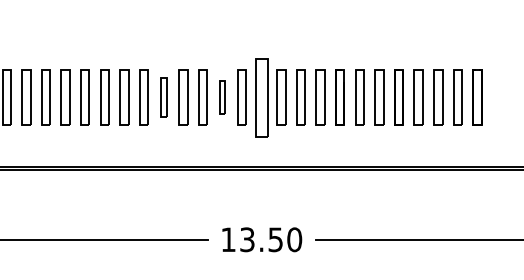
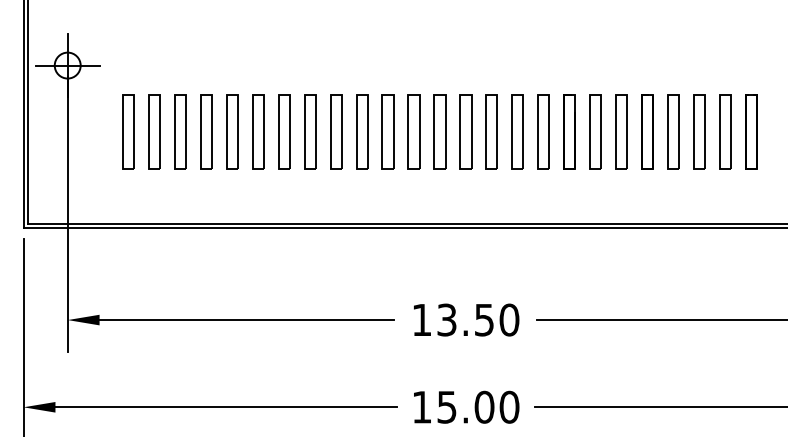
part: (163, 97) -> (336, 131), size x1.43
part: (222, 97) -> (413, 131), size x1.67
part: (261, 97) -> (465, 131), size x0.71

